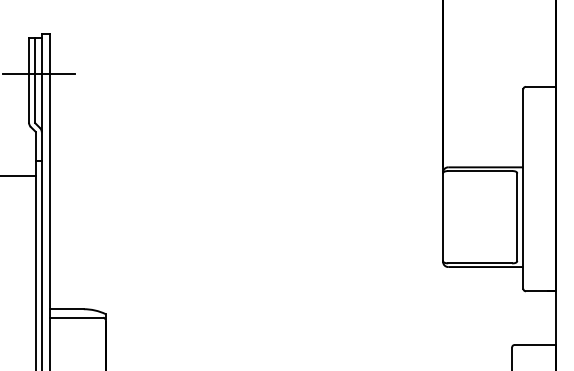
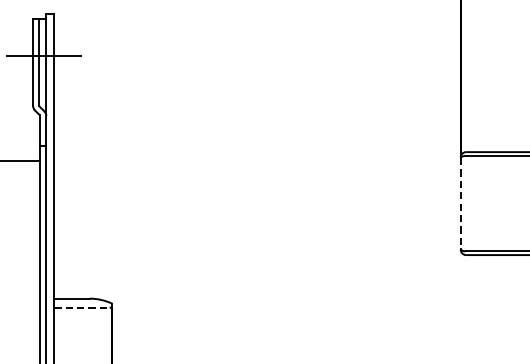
line: (443, 217) -> (461, 203), solid -> dashed
line: (76, 317) -> (82, 307), solid -> dashed

